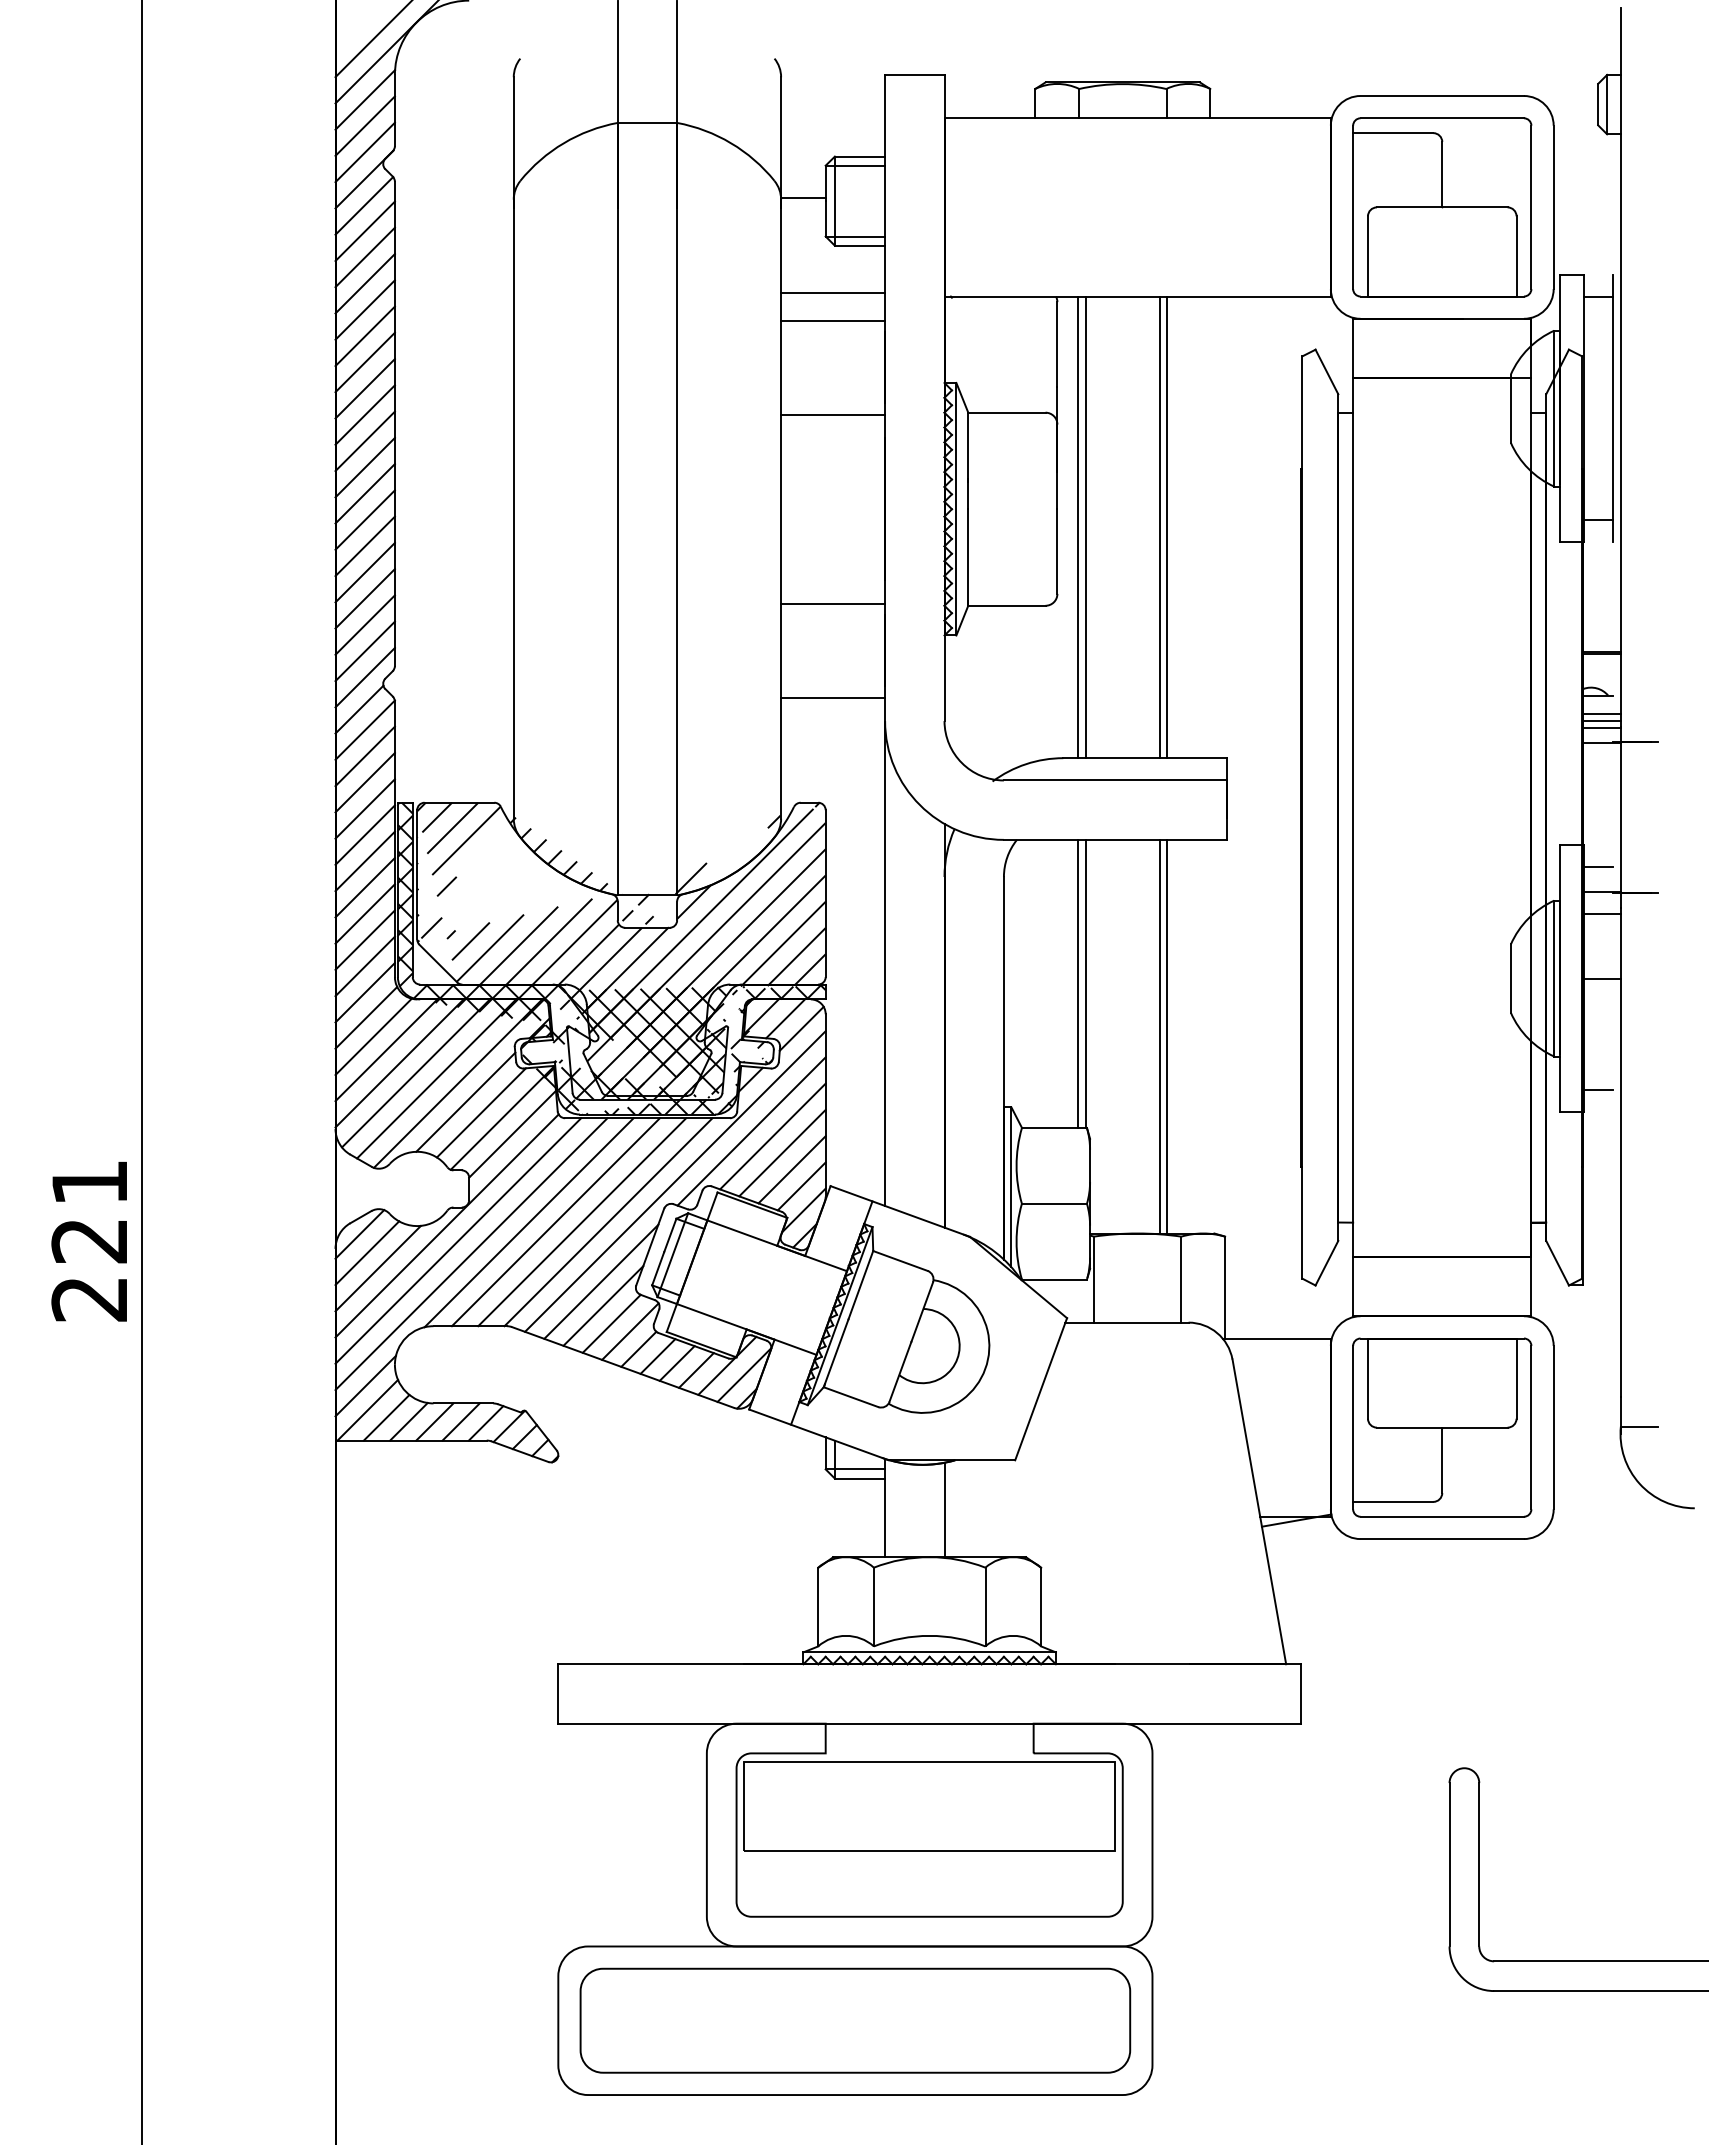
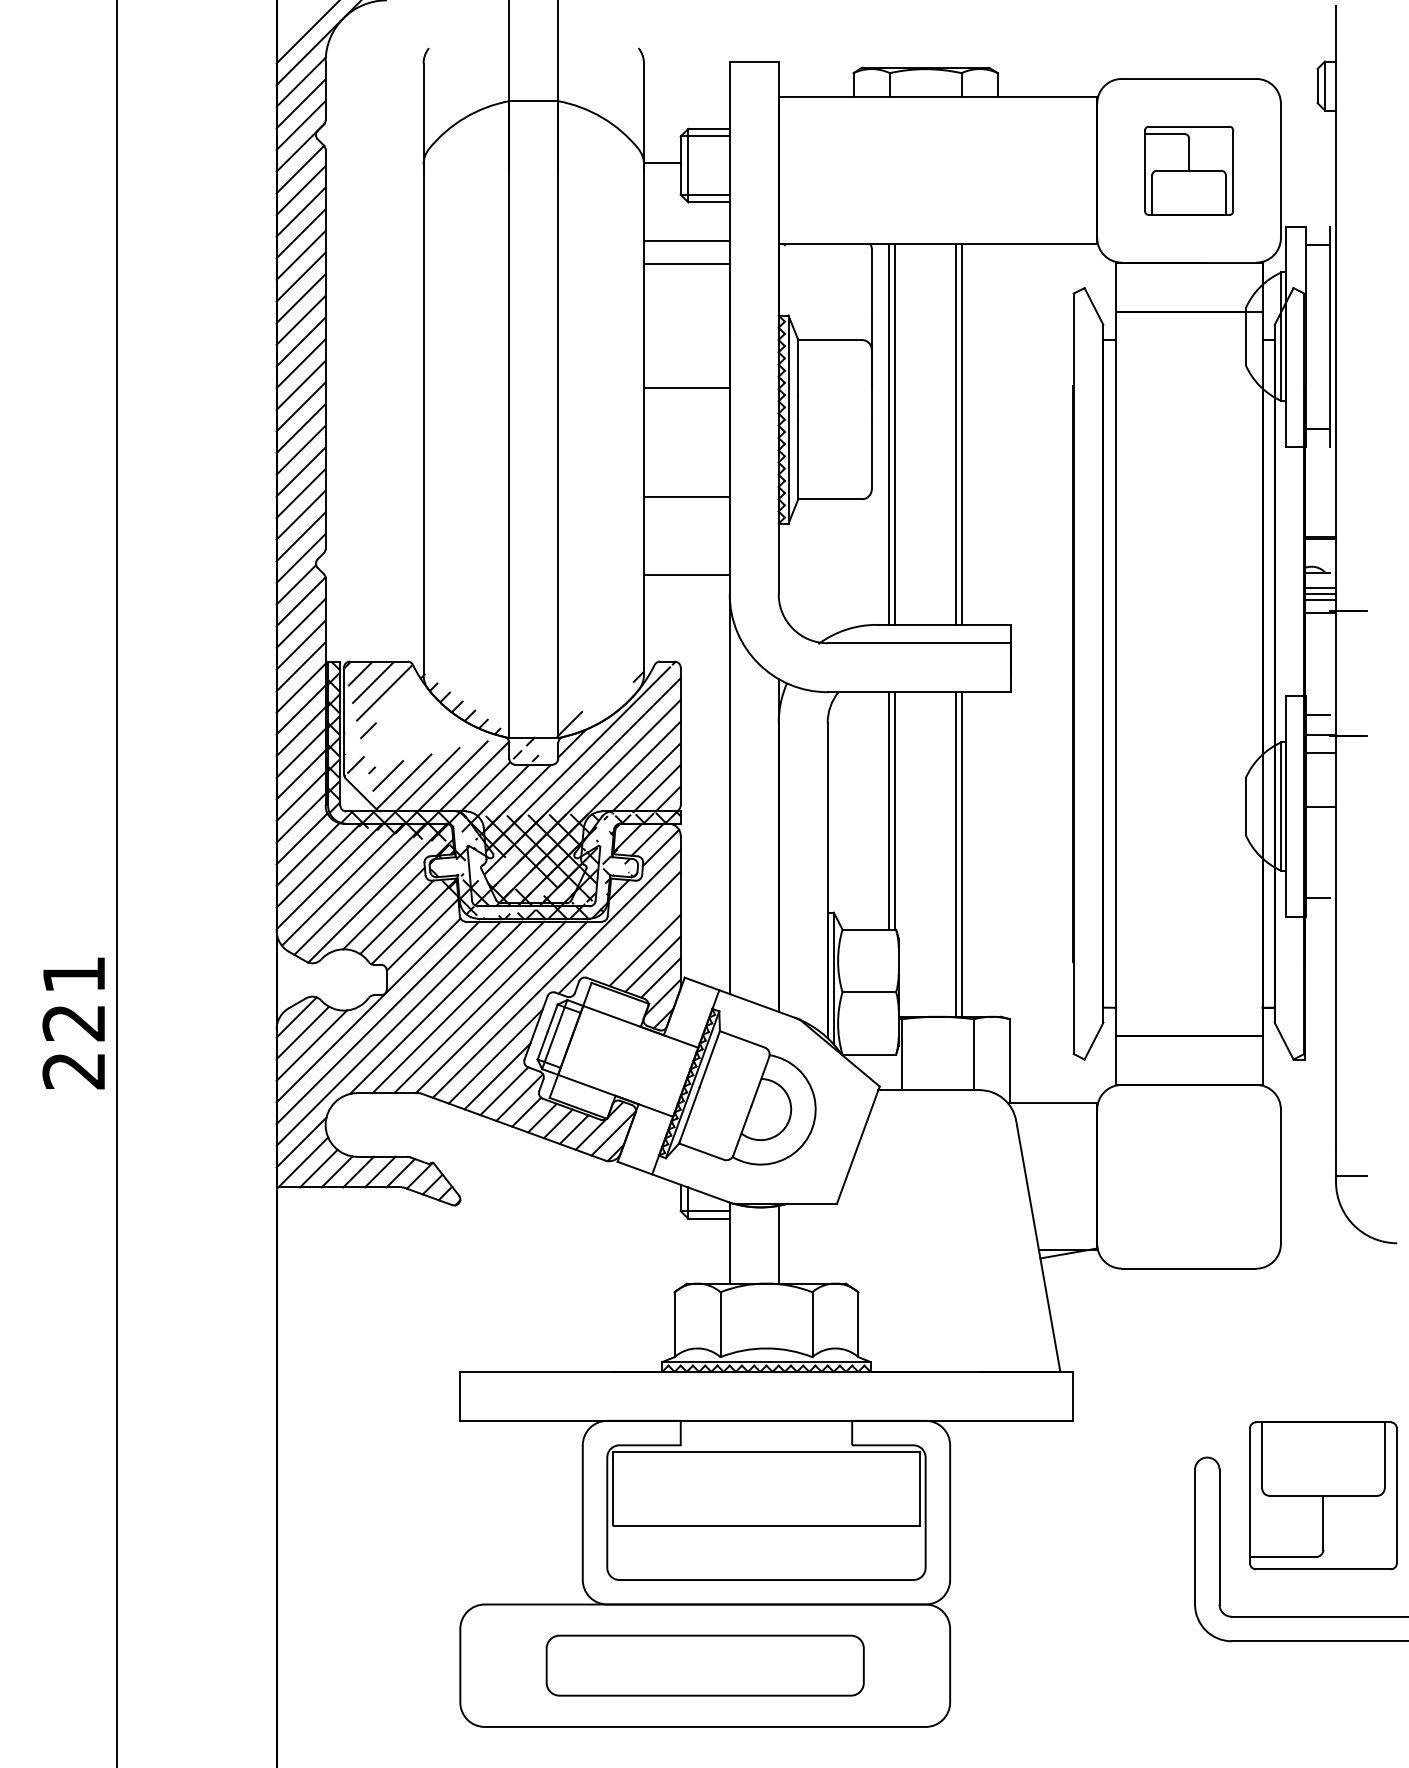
part: (1442, 207) -> (1189, 170), size x0.6
line: (833, 414) -> (687, 387), moved
line: (772, 1136) -> (636, 936), removed
part: (1442, 1427) -> (1323, 1495), moved
part: (855, 2020) -> (705, 1665), size x0.7

